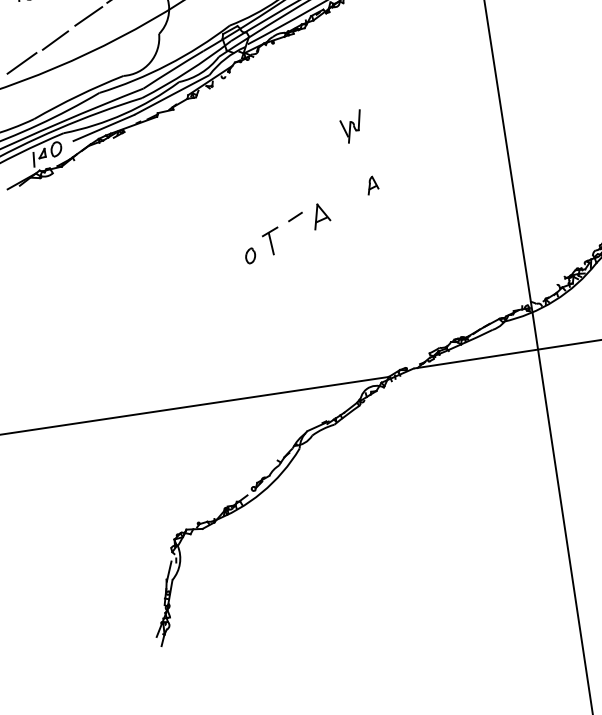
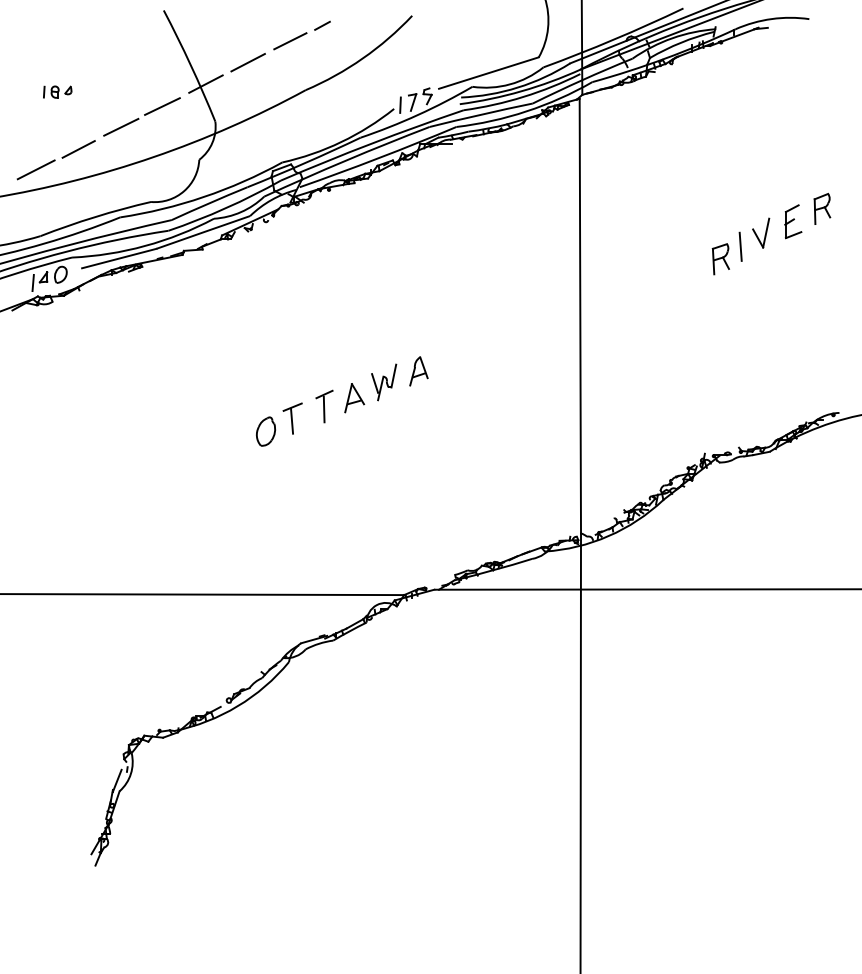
part: (352, 126) -> (384, 382), moved
part: (372, 185) -> (418, 371), size x1.43
line: (296, 229) -> (323, 409), added
part: (250, 255) -> (265, 431), size x1.67

